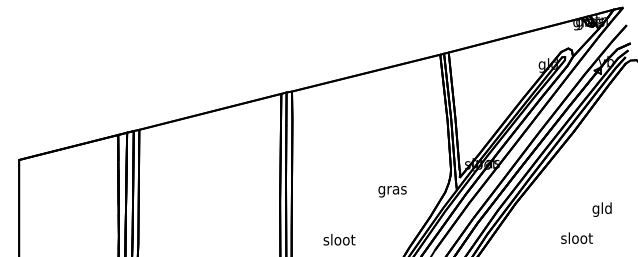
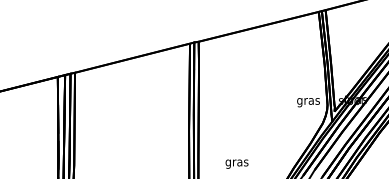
text: (392, 191) -> (308, 102), moved
text: (339, 240) -> (237, 162), sloot -> gras

